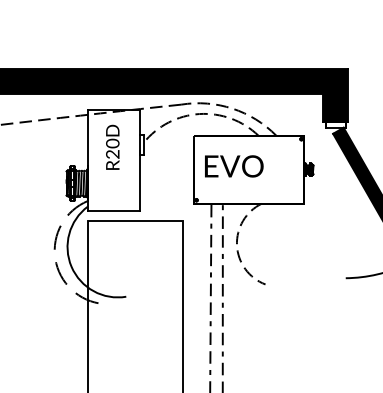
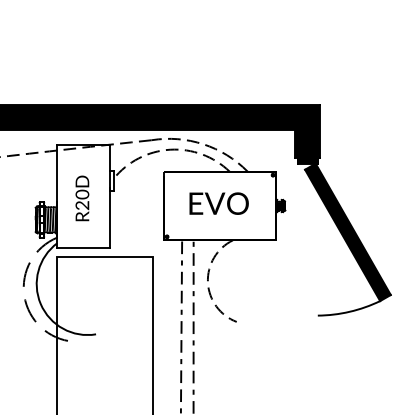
fill: (335, 124) -> (307, 160), added
text: (112, 147) -> (82, 198), moved
text: (233, 166) -> (218, 203), moved

